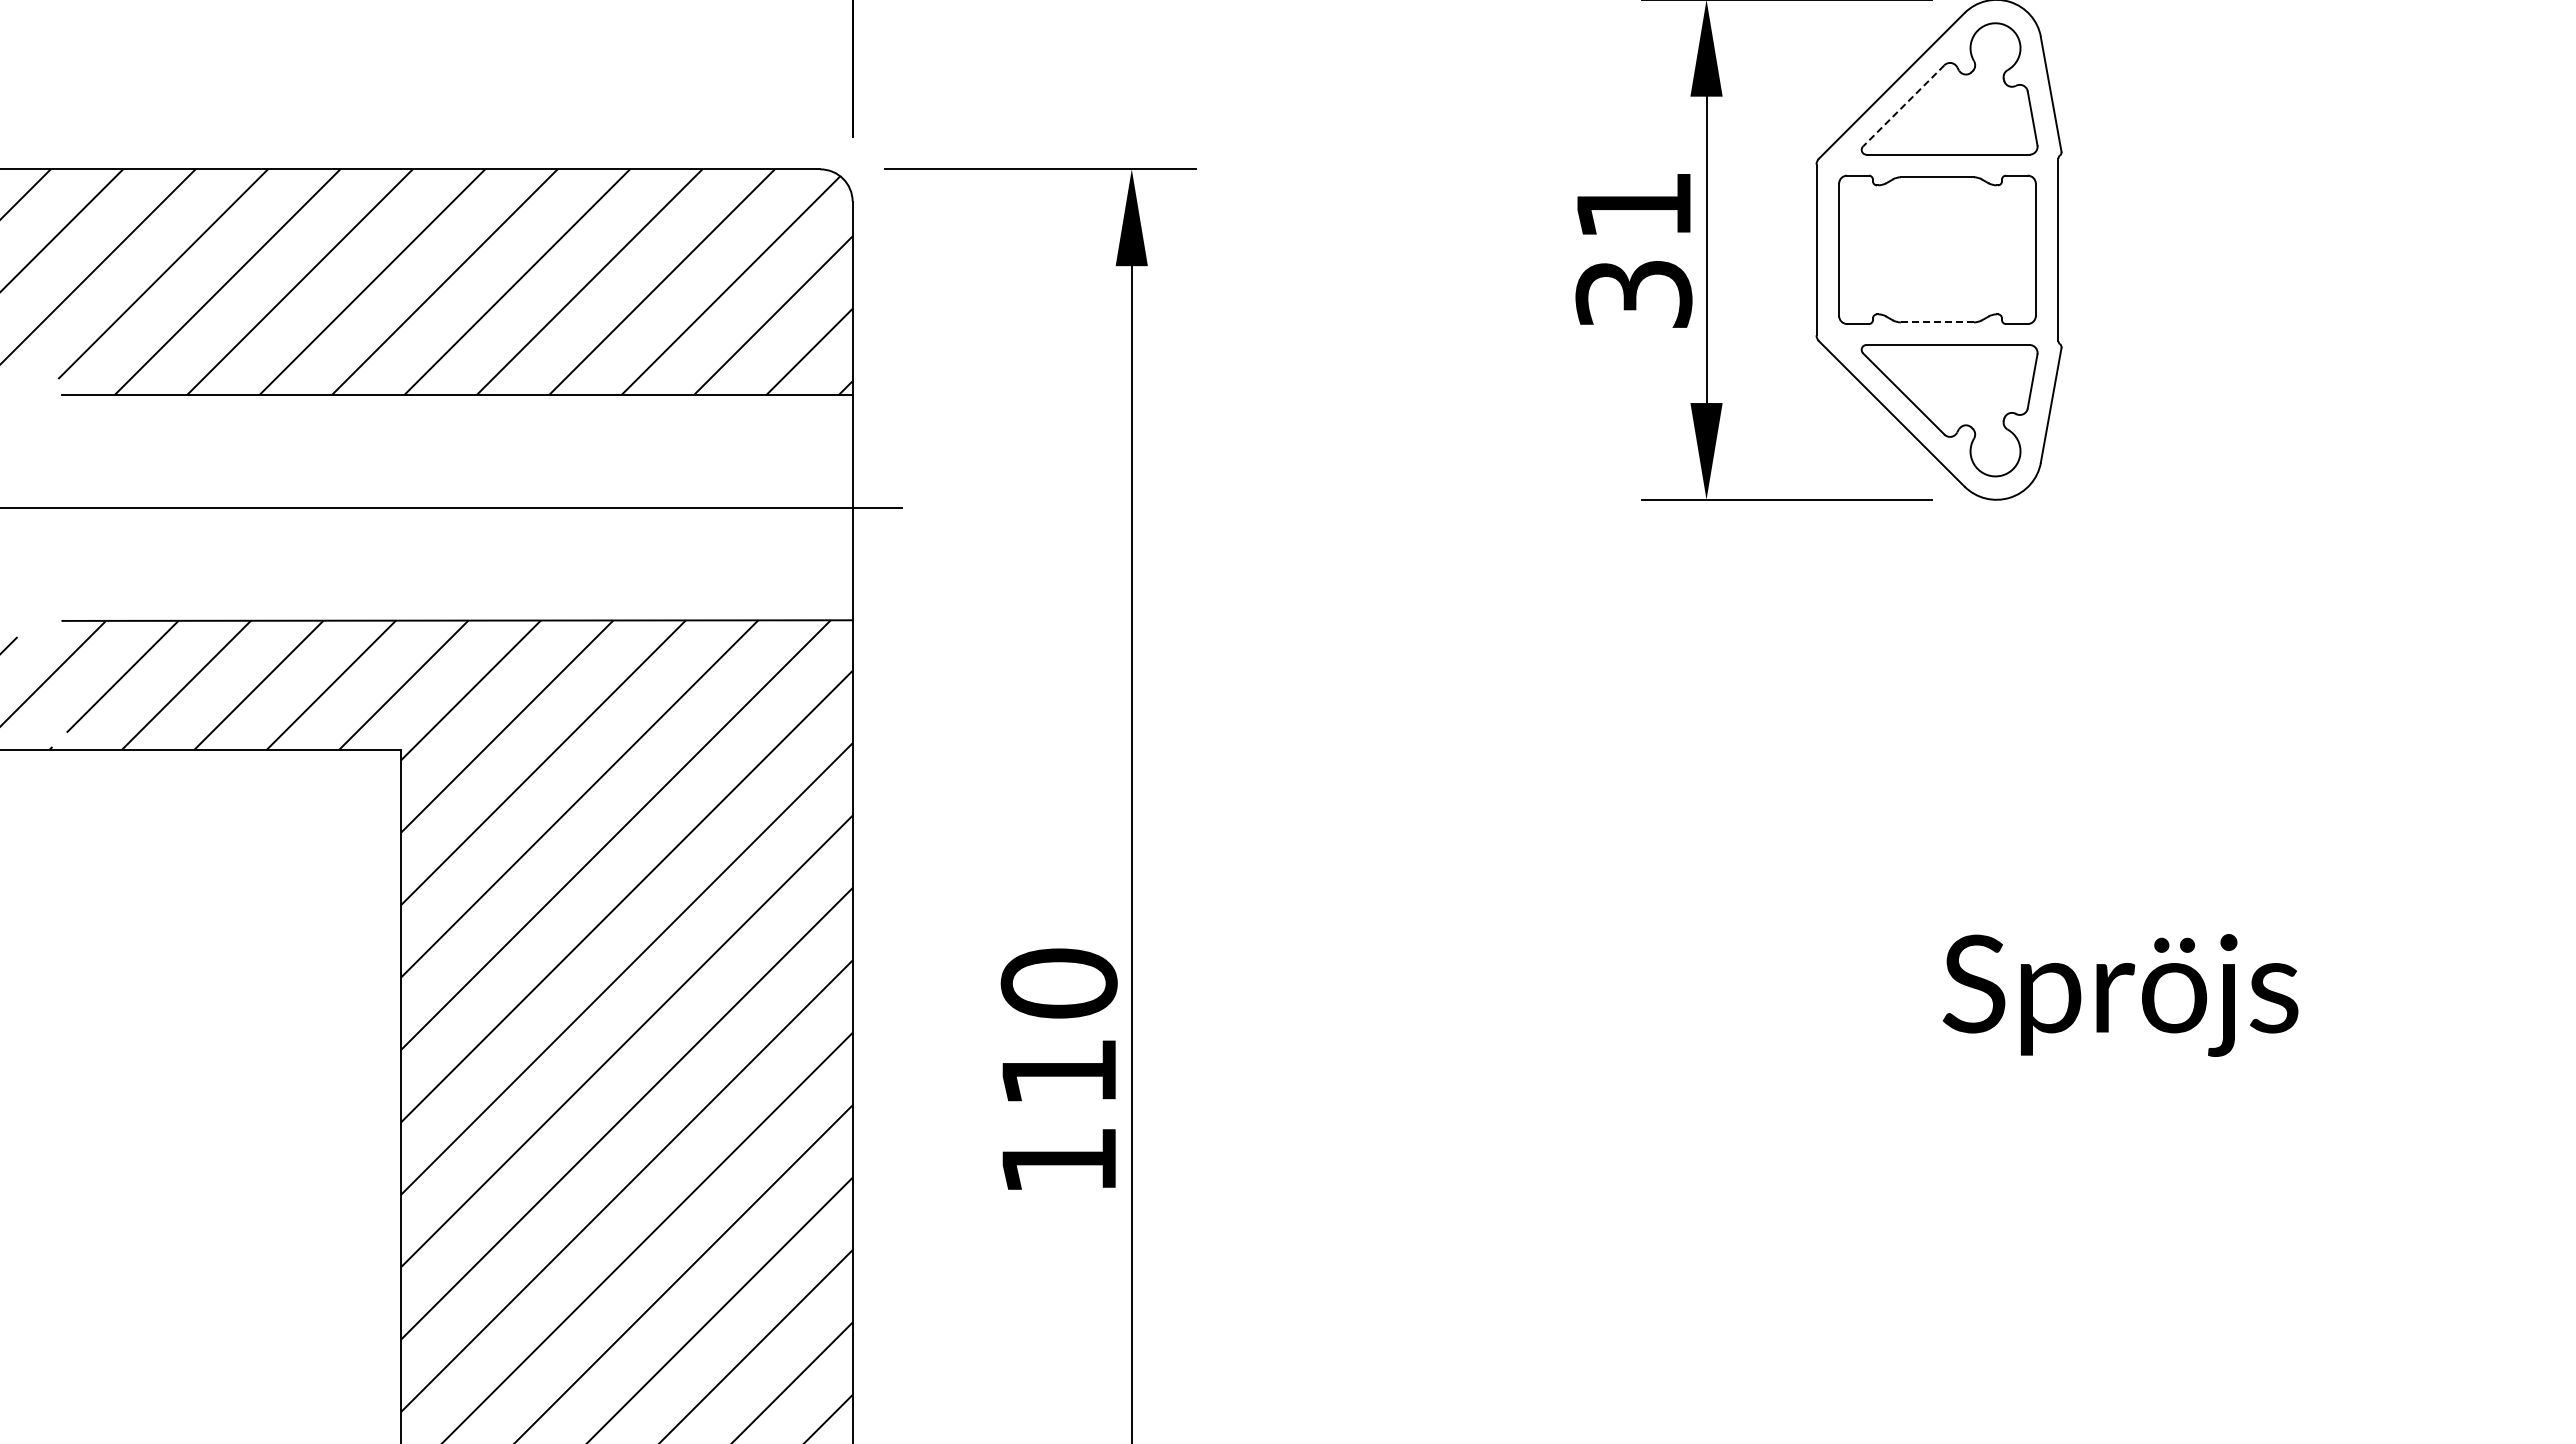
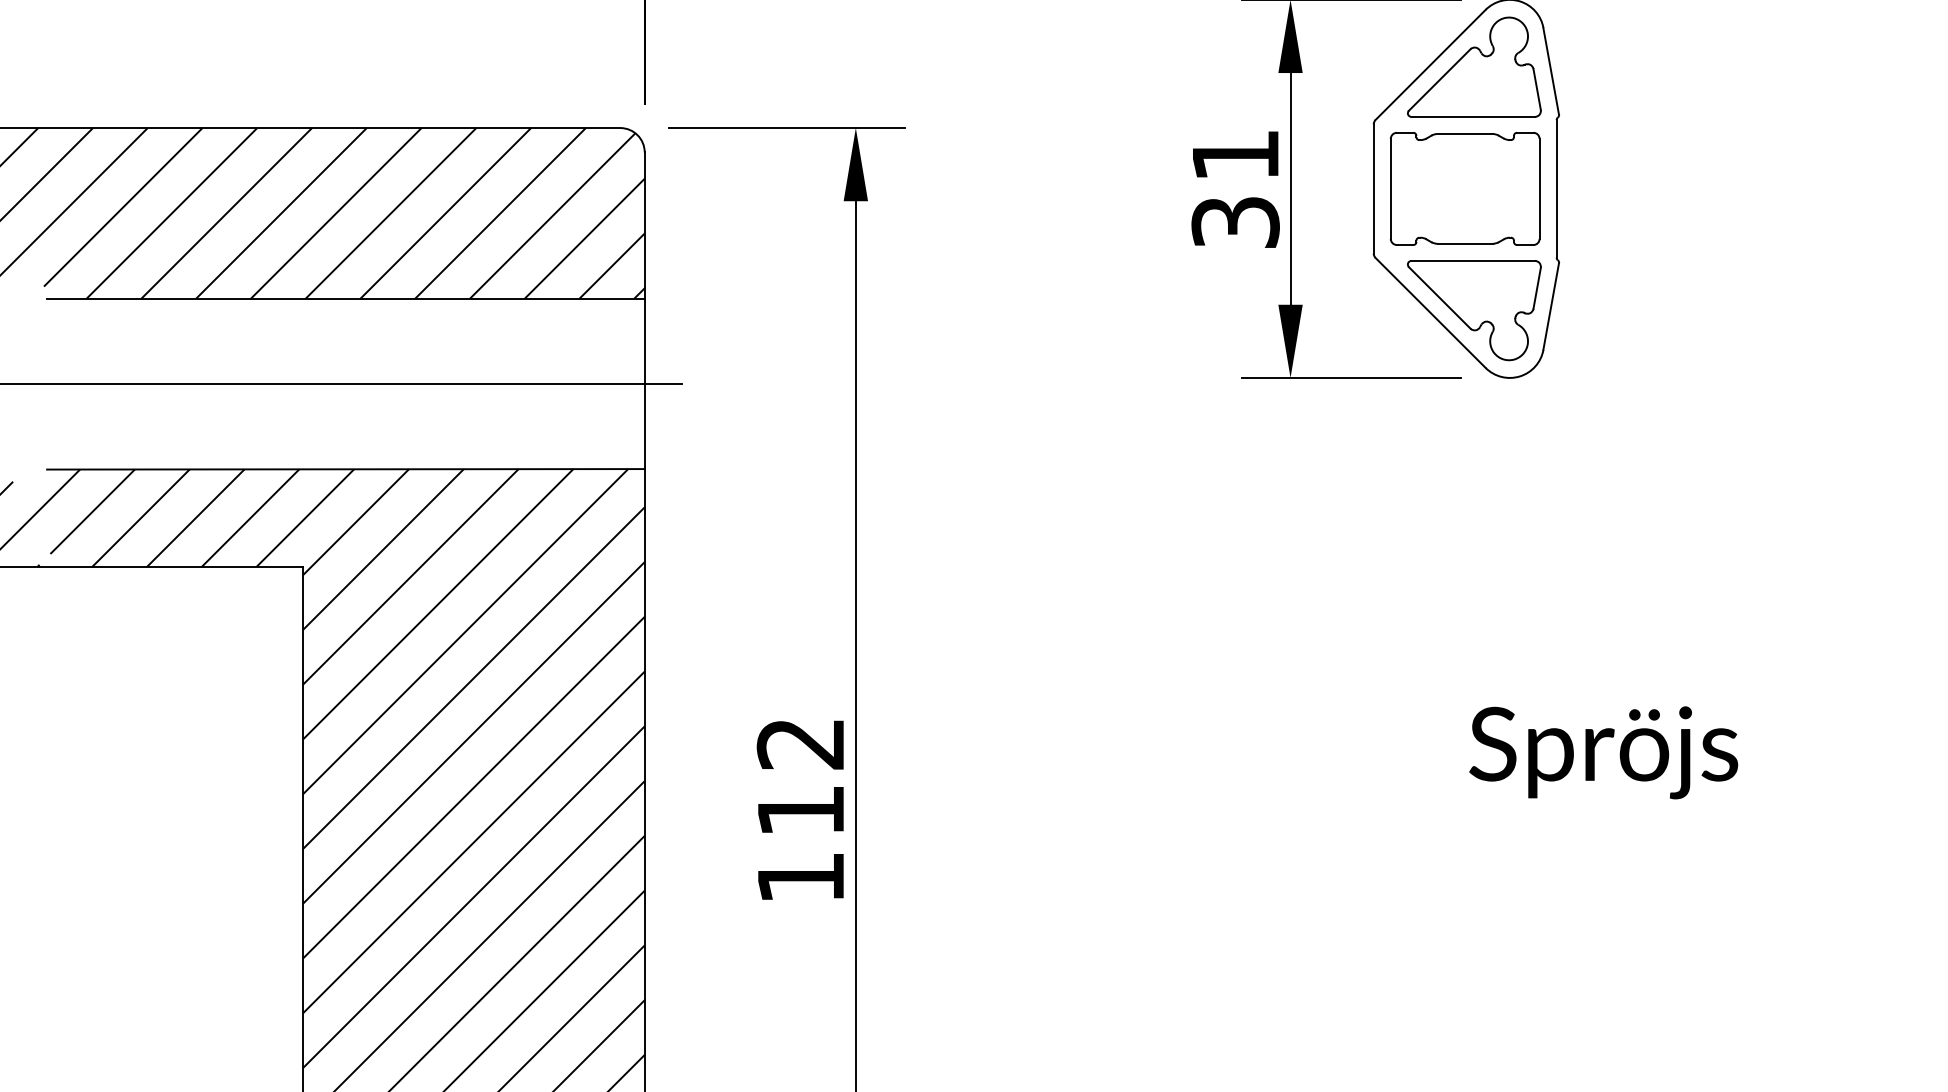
line: (1903, 106) -> (1439, 80), dashed -> solid
line: (1937, 322) -> (1465, 243), dashed -> solid
text: (1058, 983) -> (800, 743), 110 -> 112

